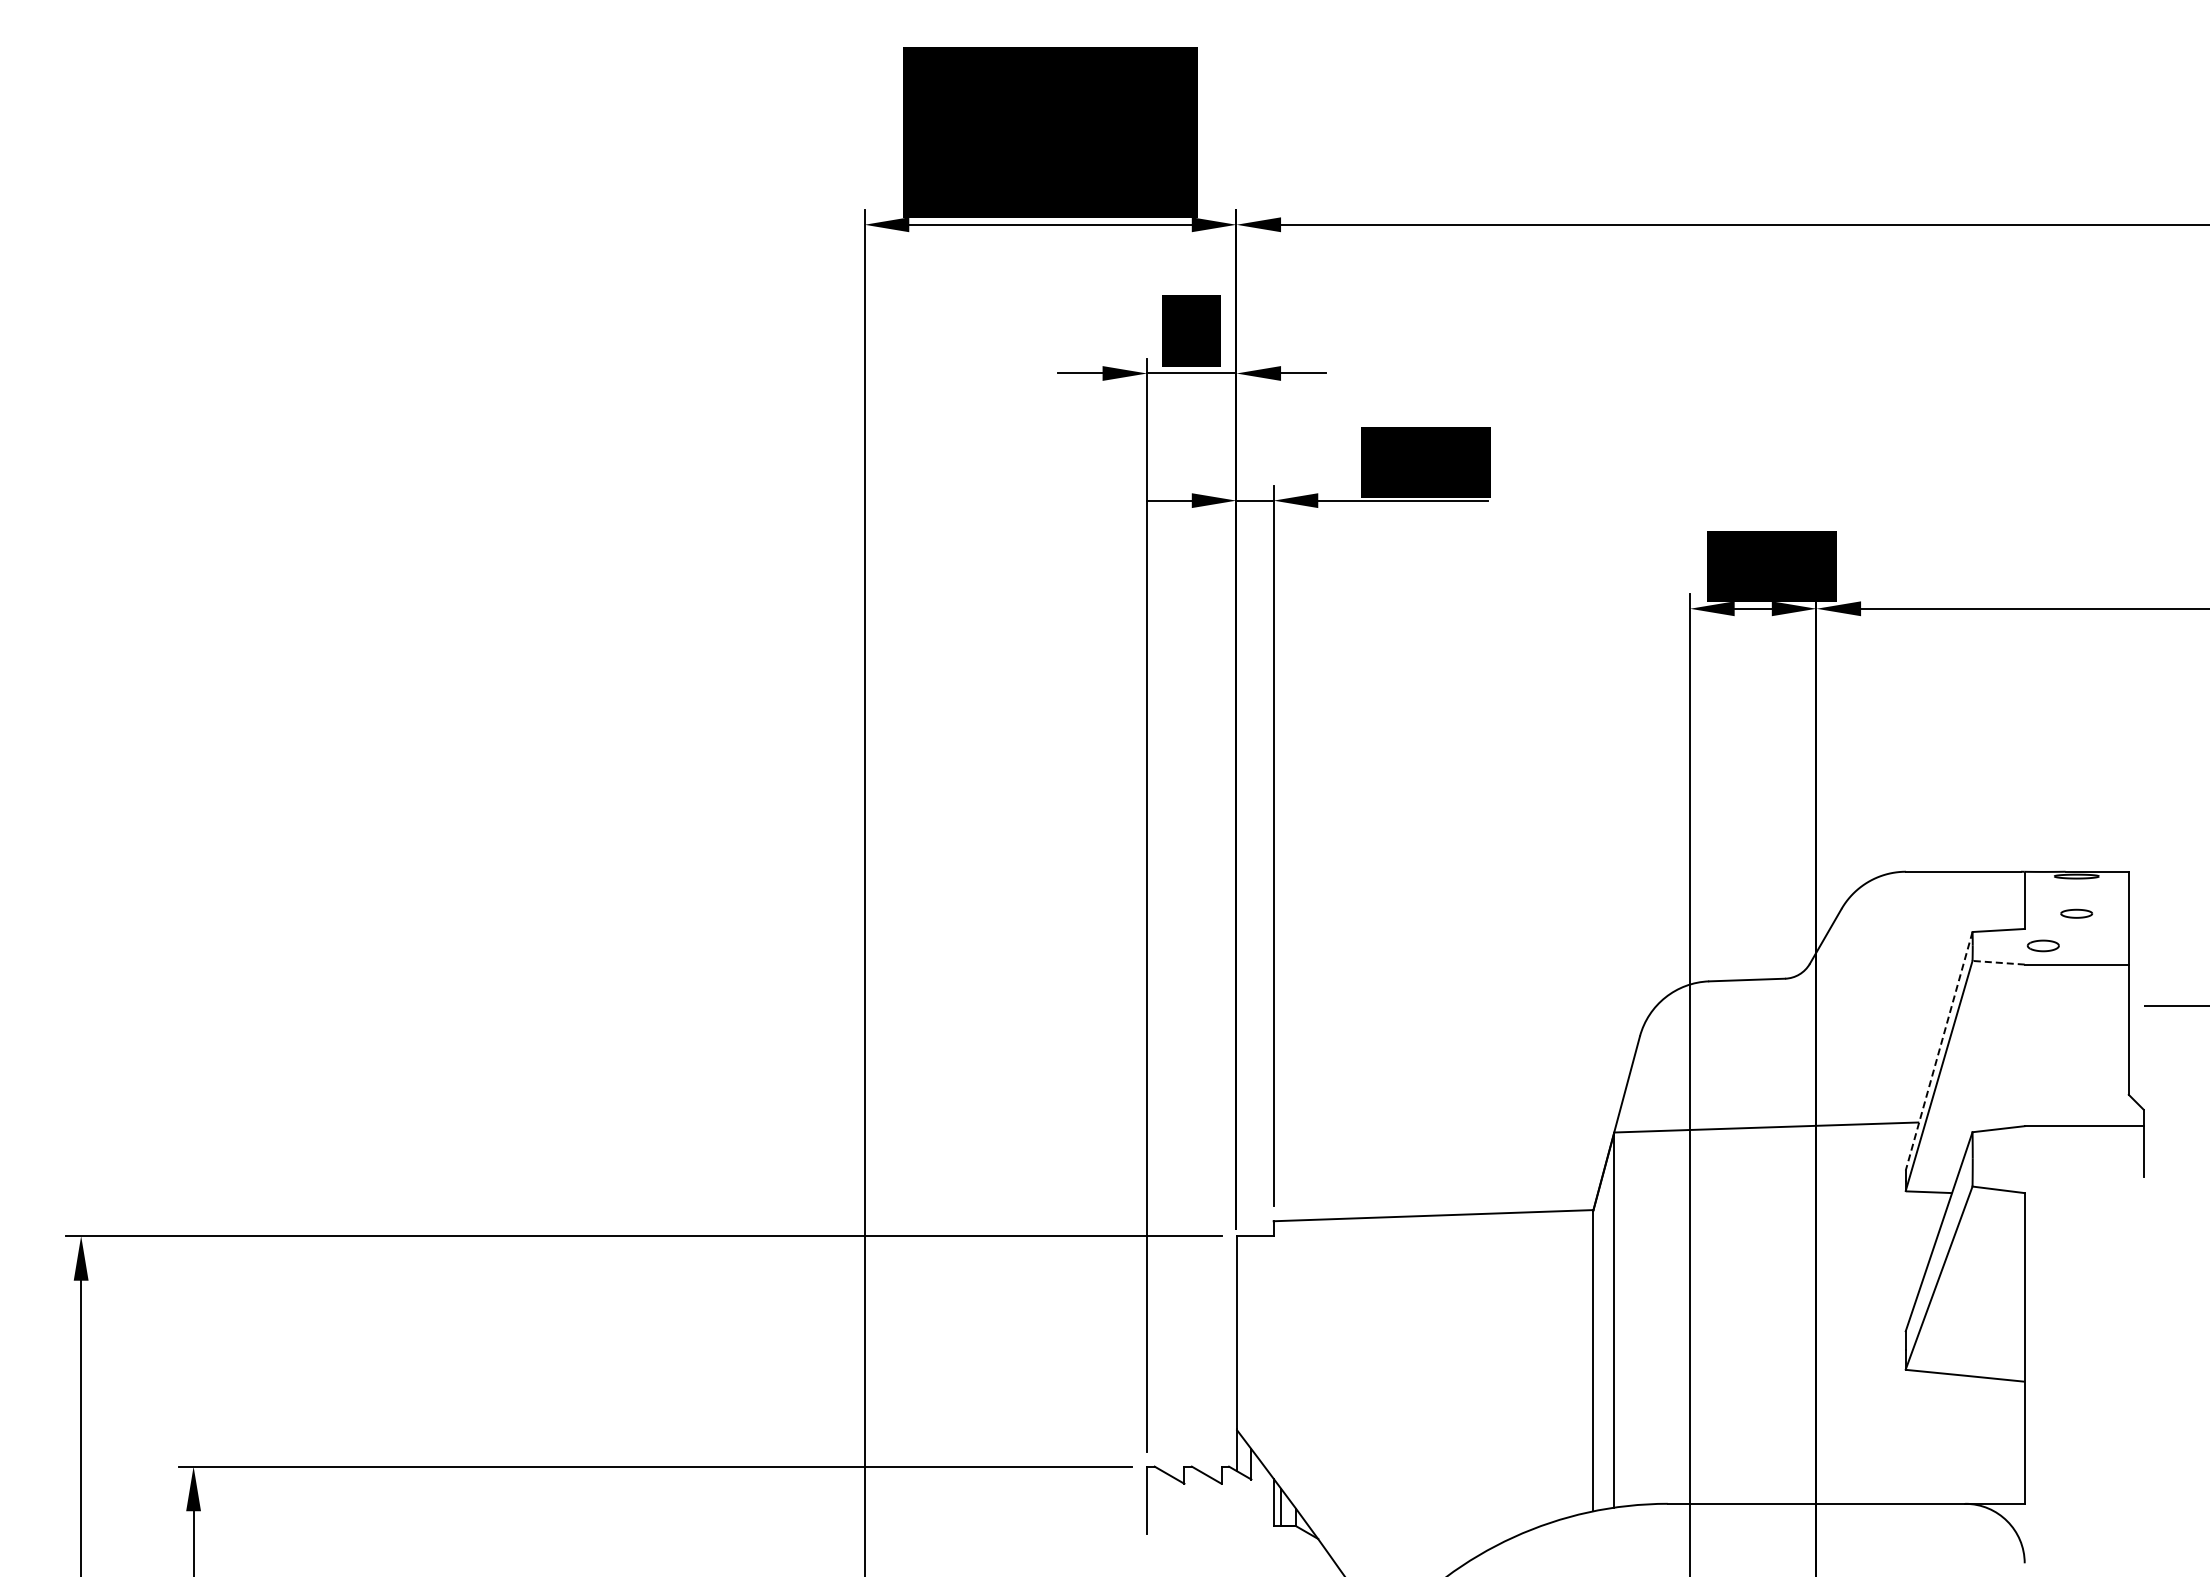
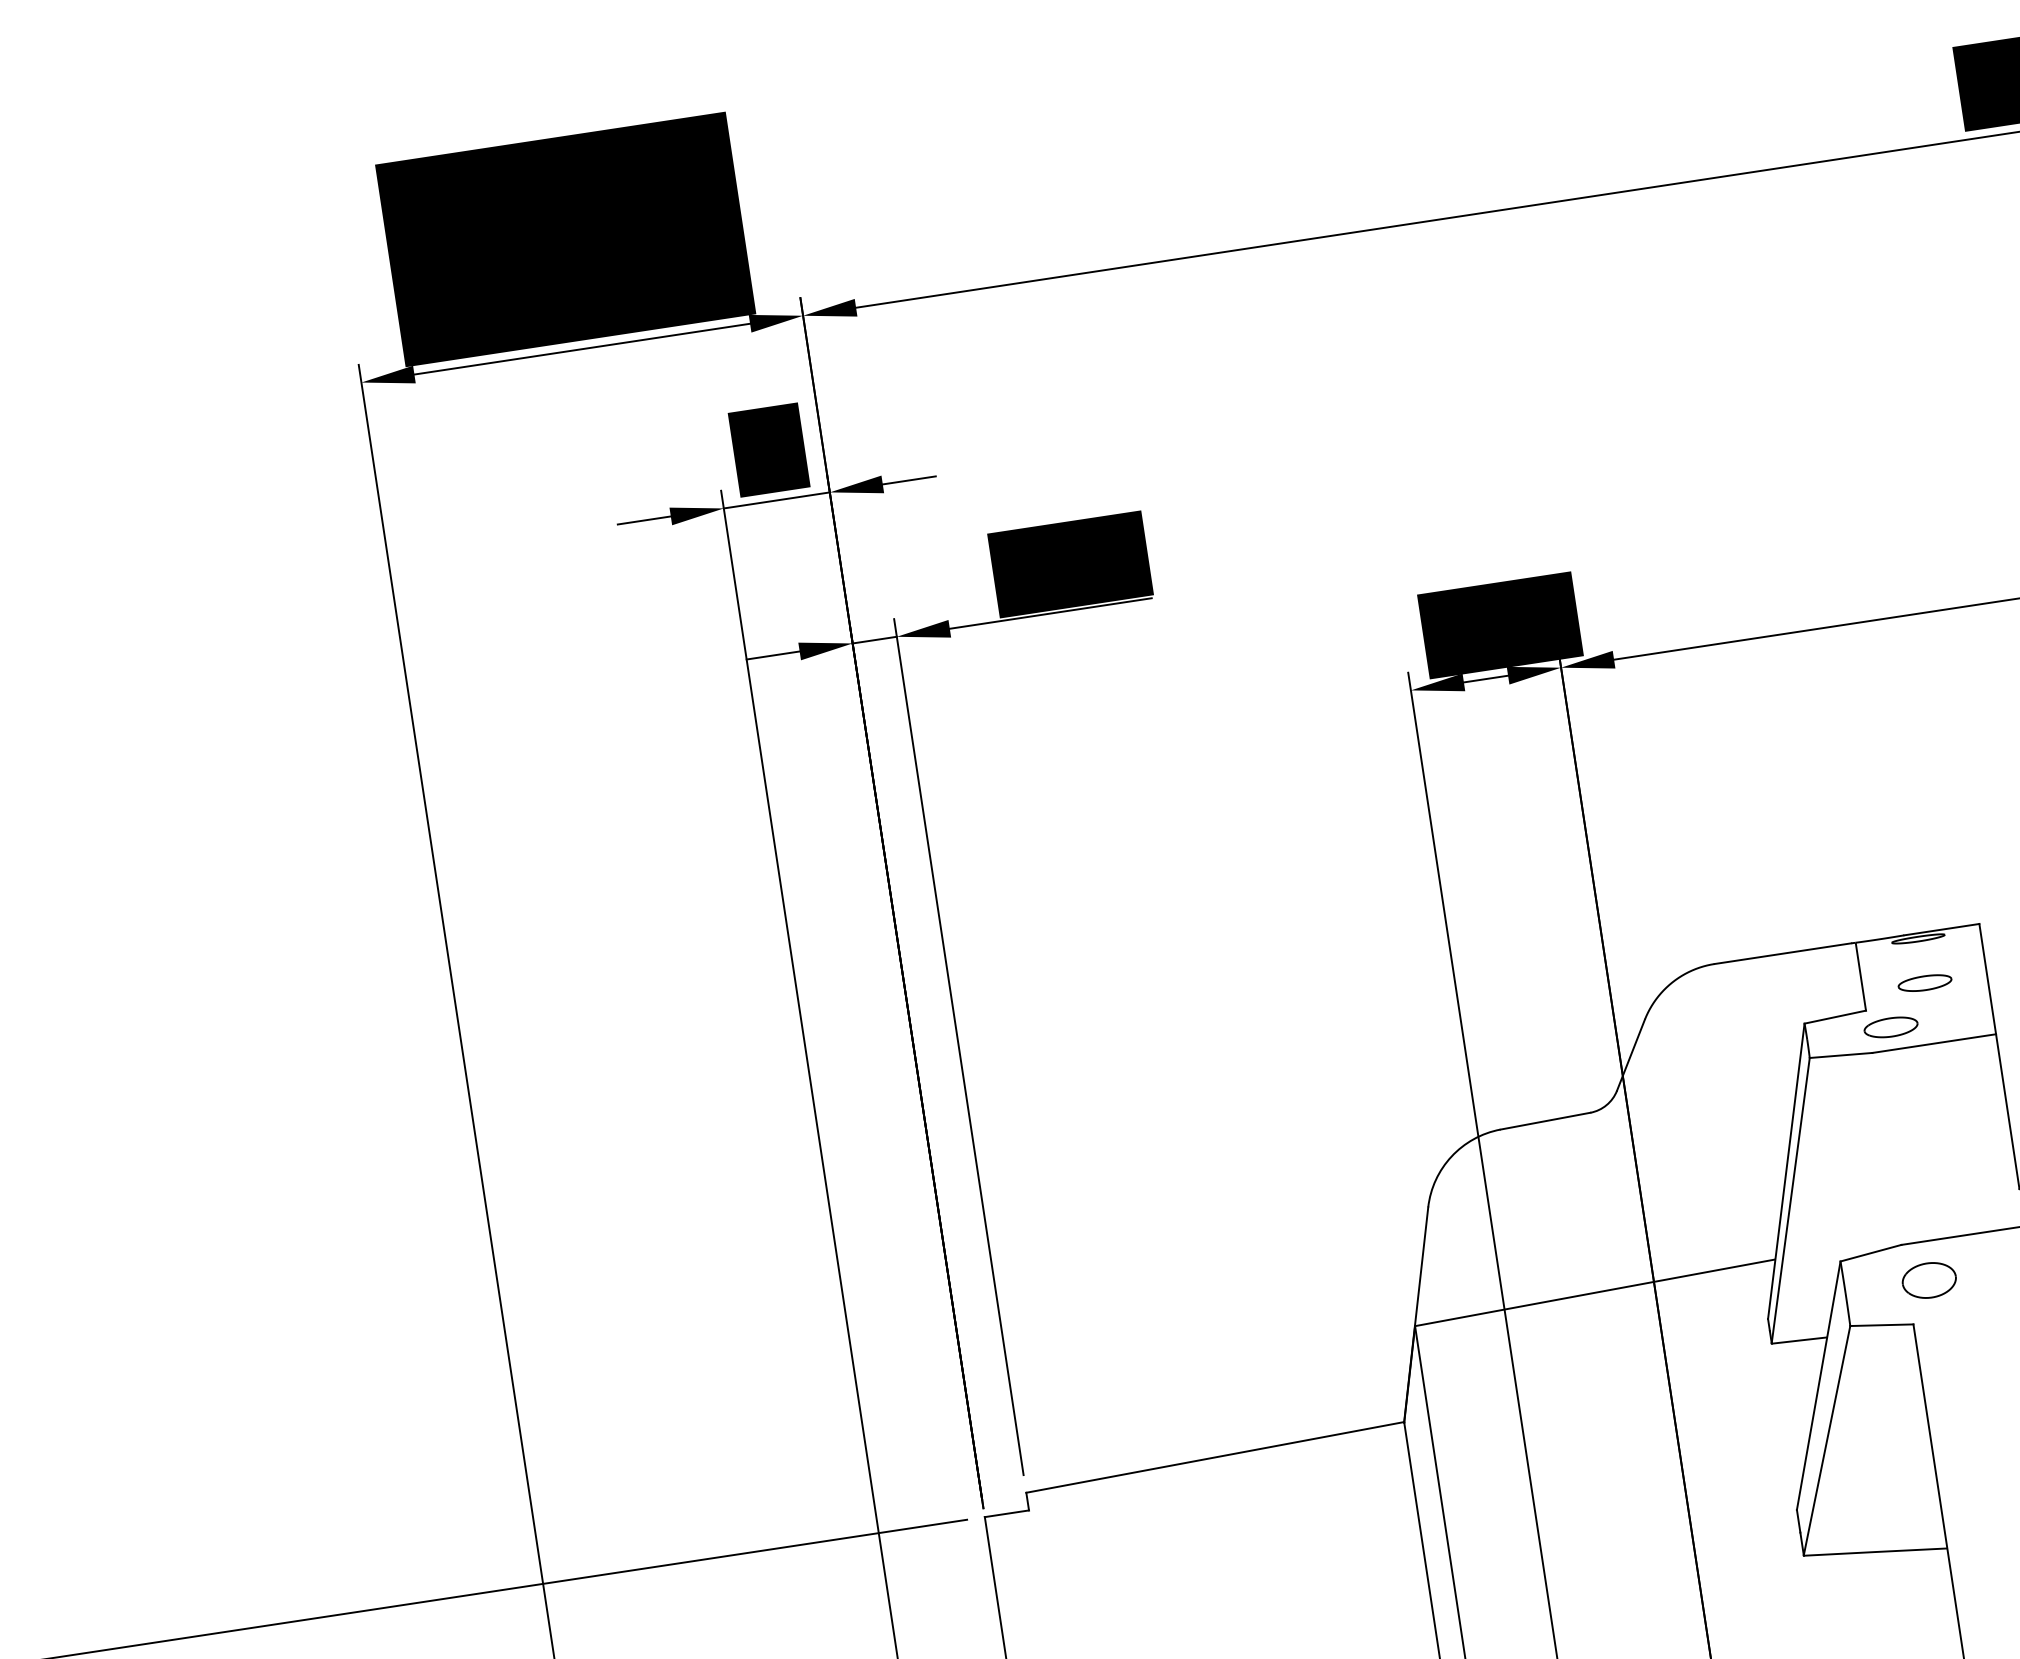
part: (2076, 913) -> (1924, 982), size x1.43
part: (2043, 945) -> (1891, 1026), size x1.43
line: (1998, 962) -> (1840, 1055), dashed -> solid
line: (1939, 1051) -> (1786, 1171), dashed -> solid
part: (2043, 1158) -> (1929, 1279), added

